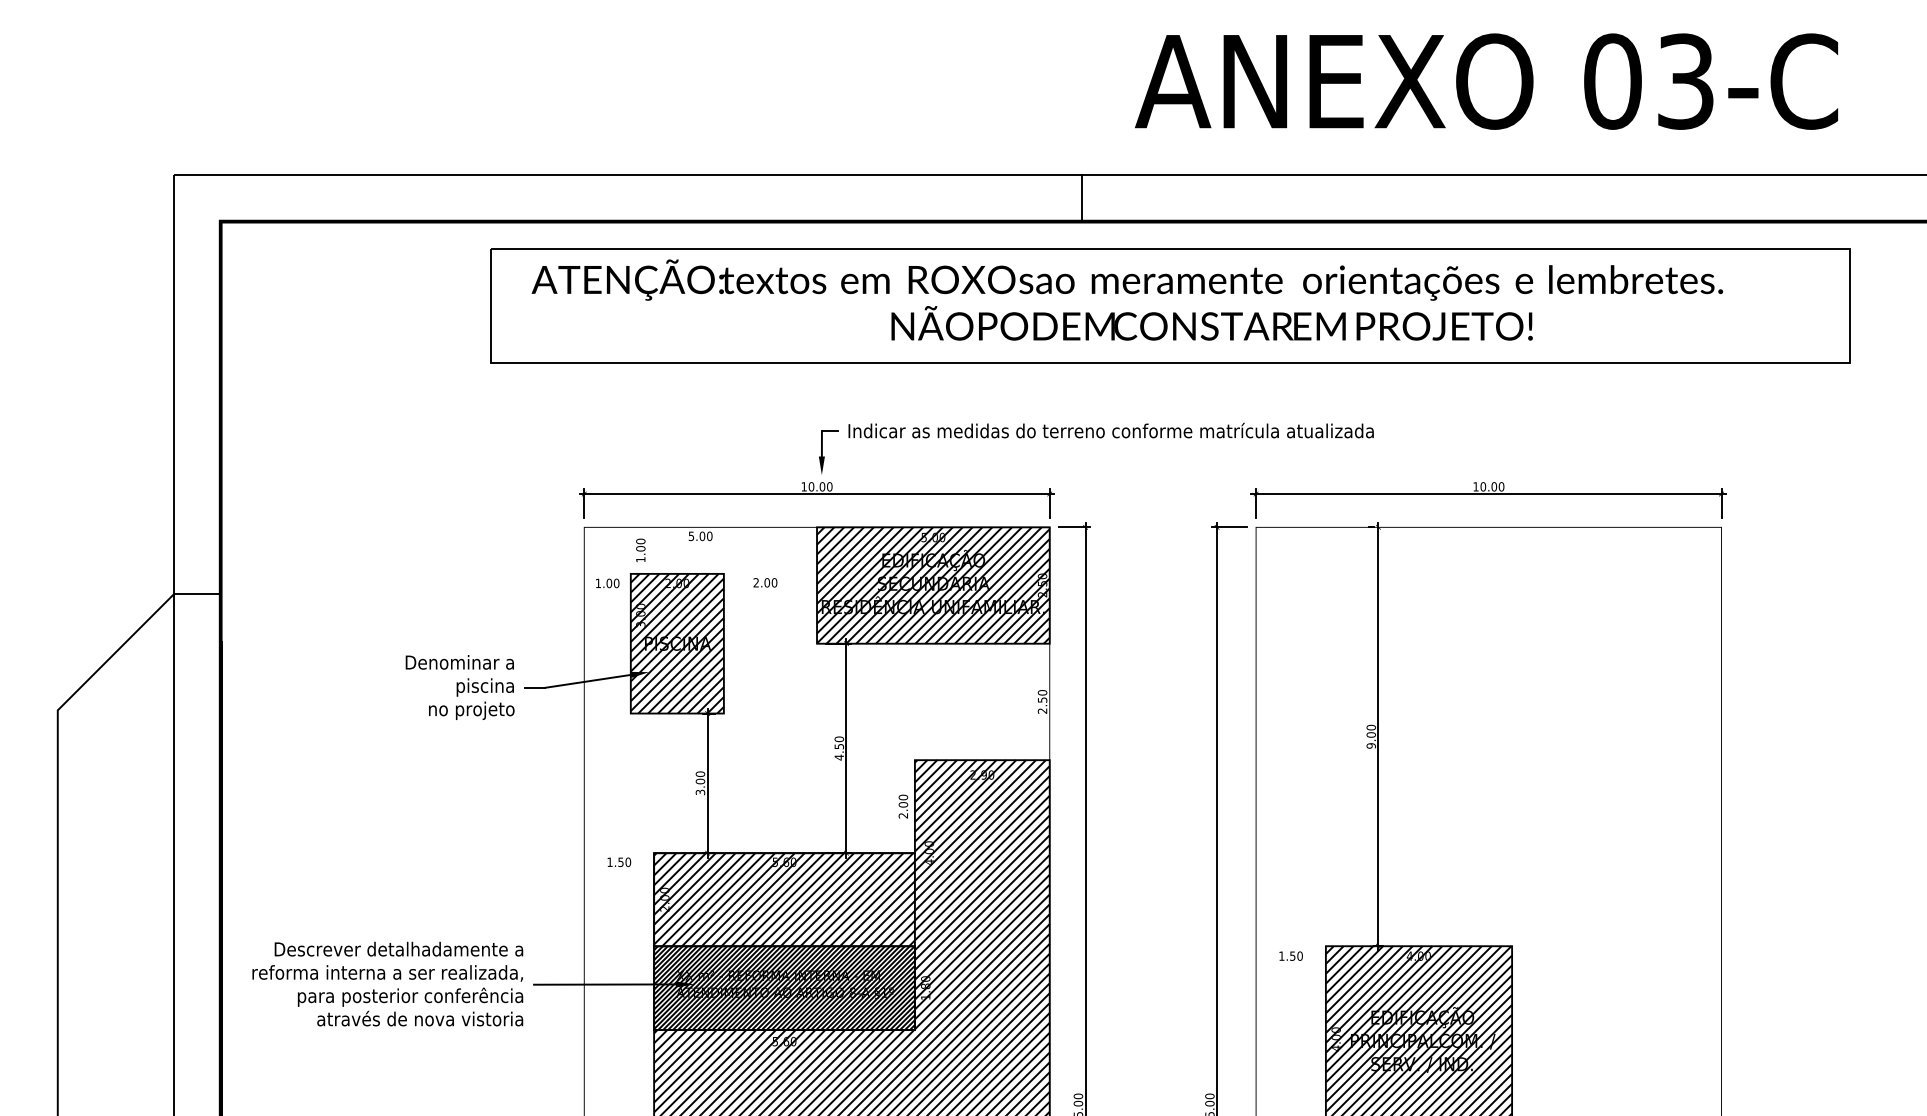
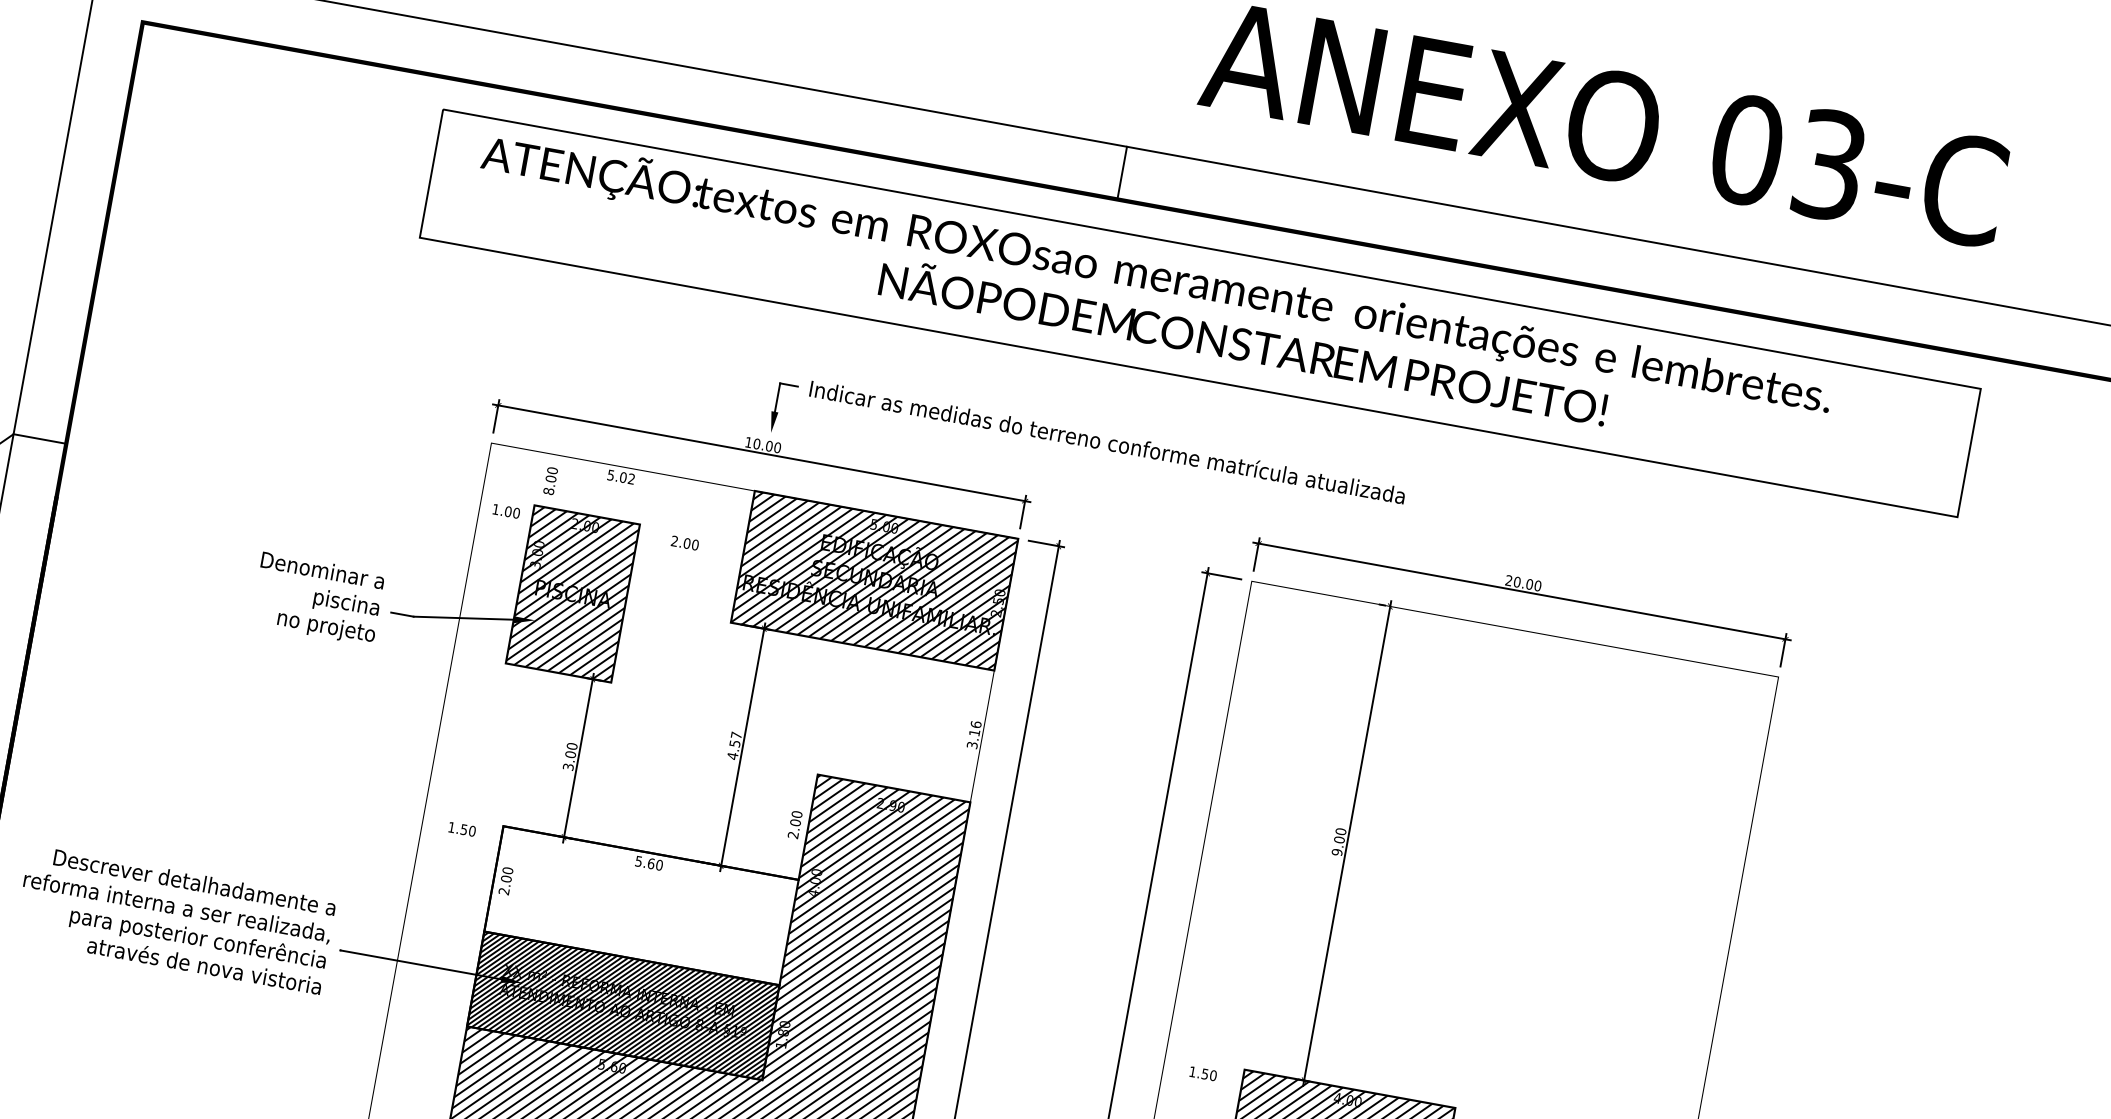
text: (1475, 486) -> (1508, 580), 10.00 -> 20.00
text: (709, 536) -> (631, 479), 5.00 -> 5.02
text: (640, 559) -> (548, 491), 1.00 -> 8.00
text: (1042, 701) -> (974, 734), 2.50 -> 3.16
text: (839, 739) -> (736, 735), 4.50 -> 4.57
hatch: (784, 899) -> (641, 905), removed

